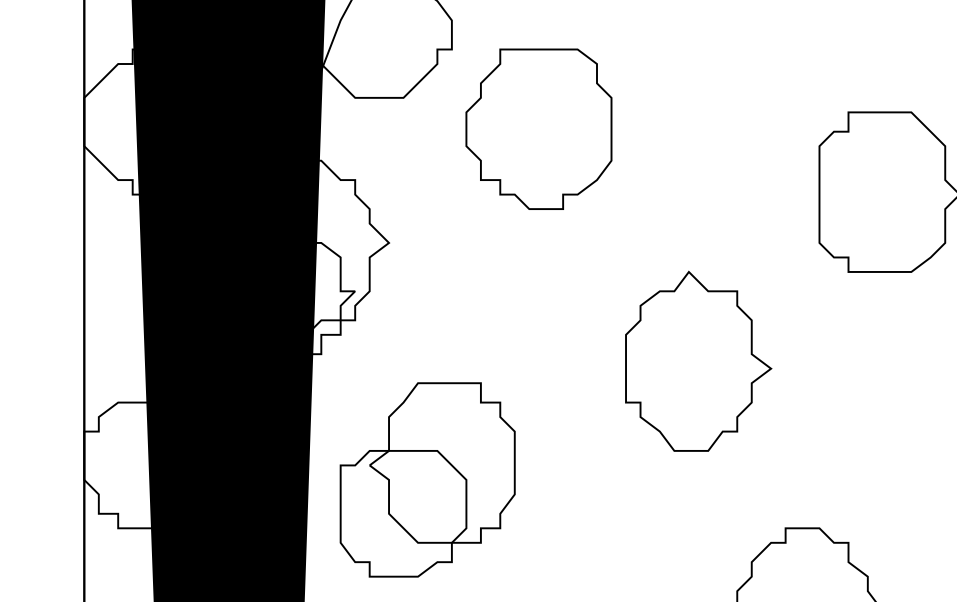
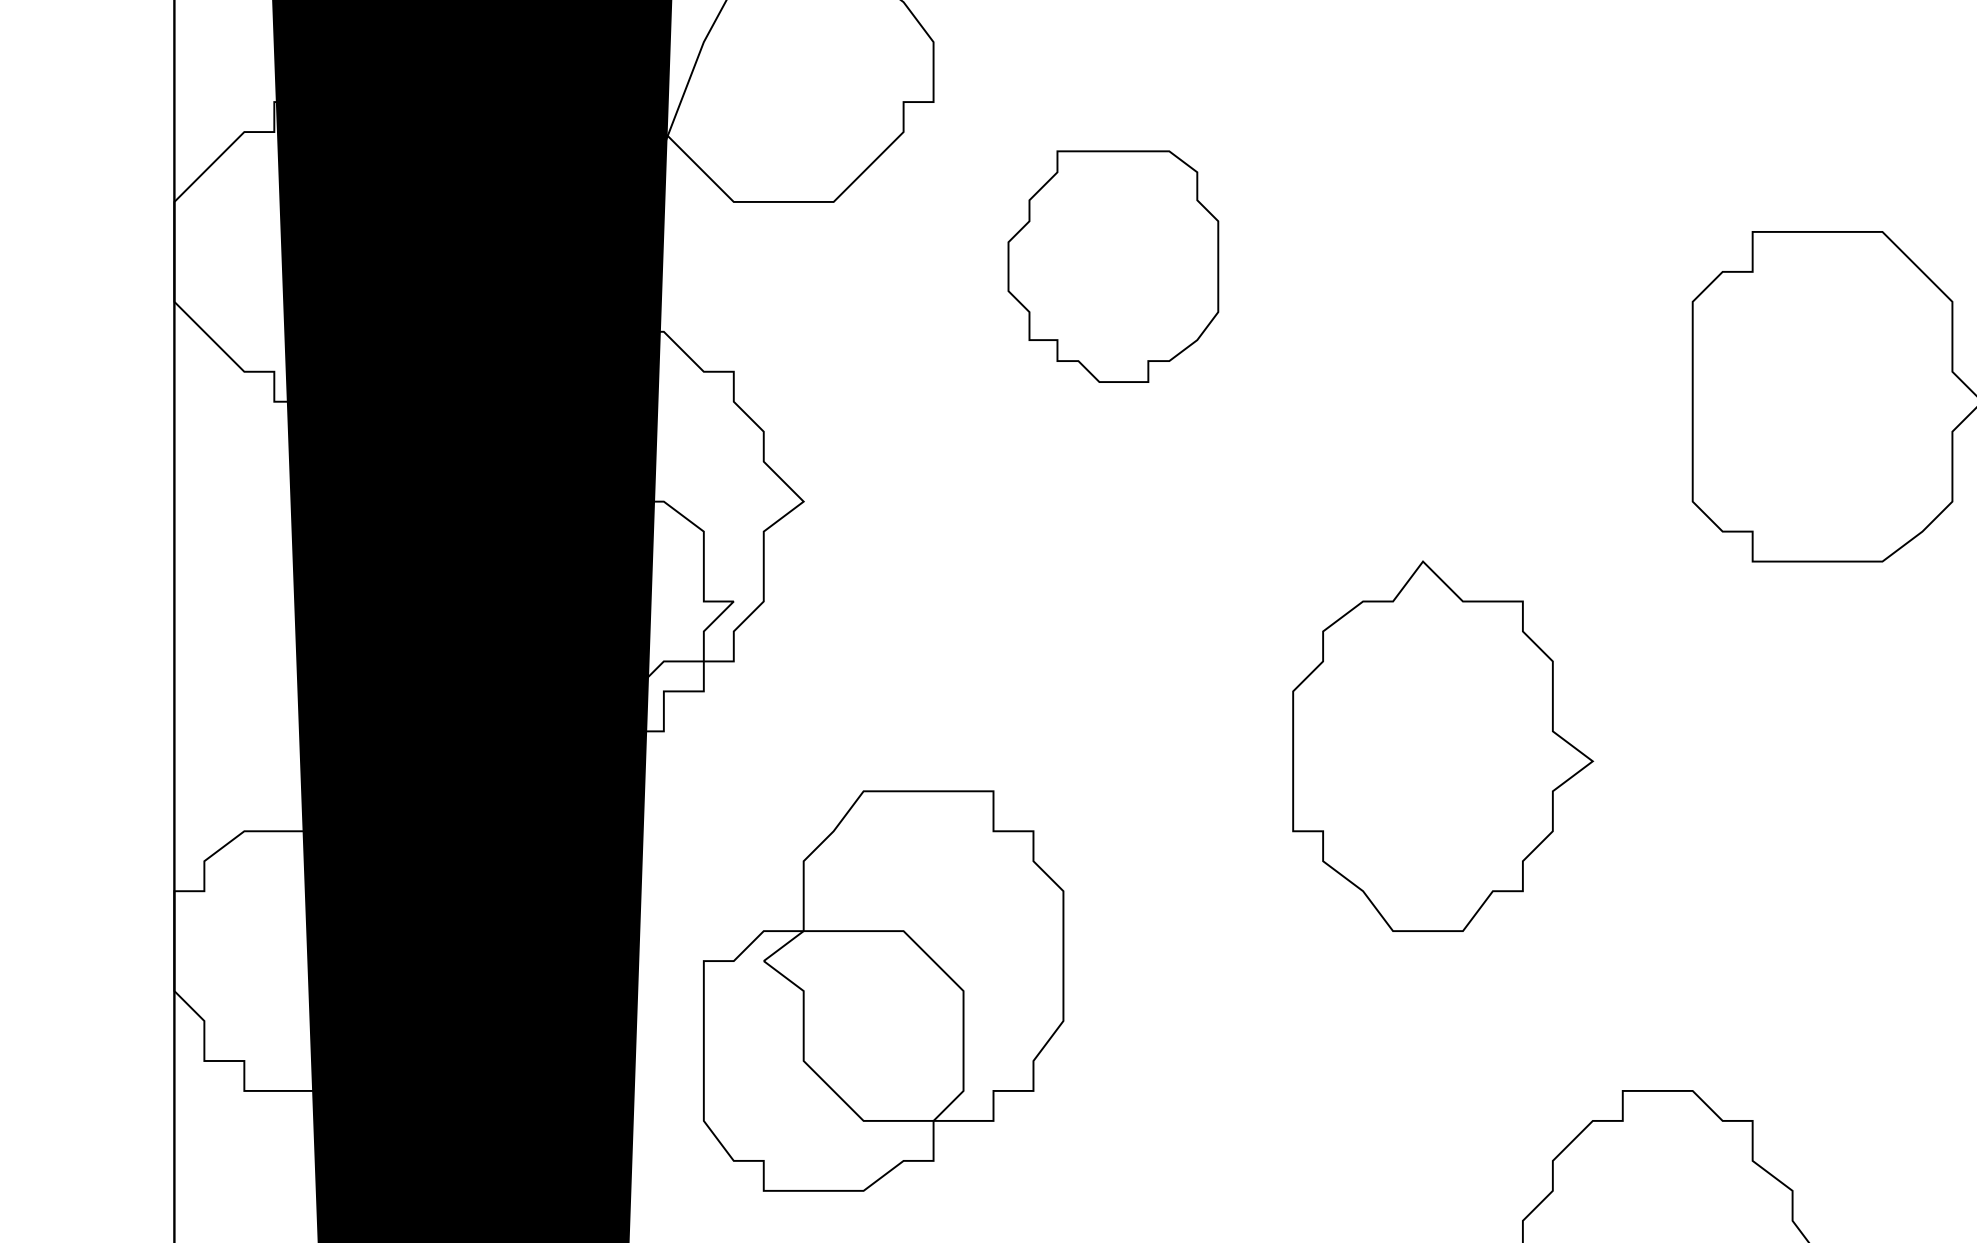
part: (538, 128) -> (1112, 265), size x0.7

